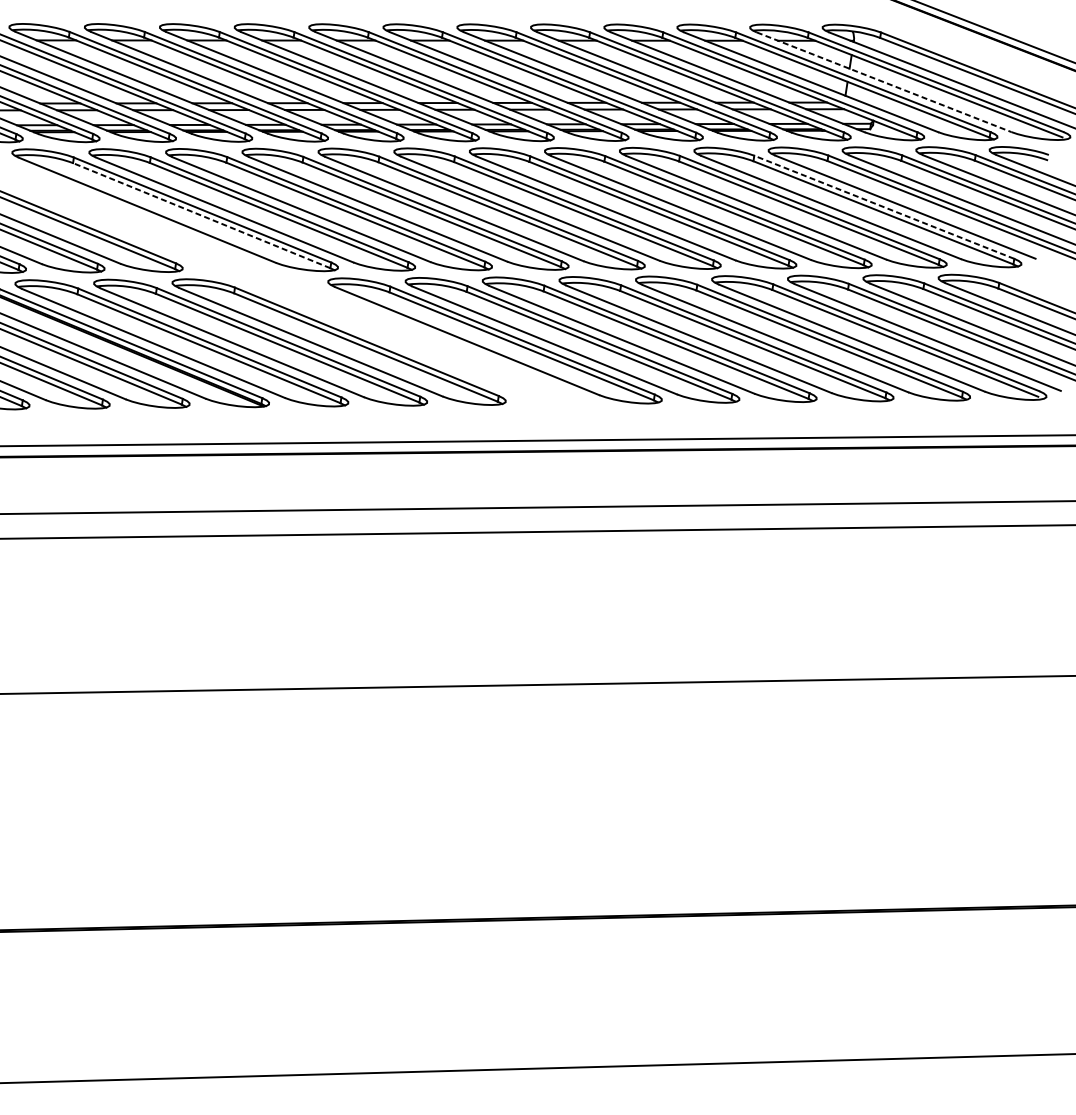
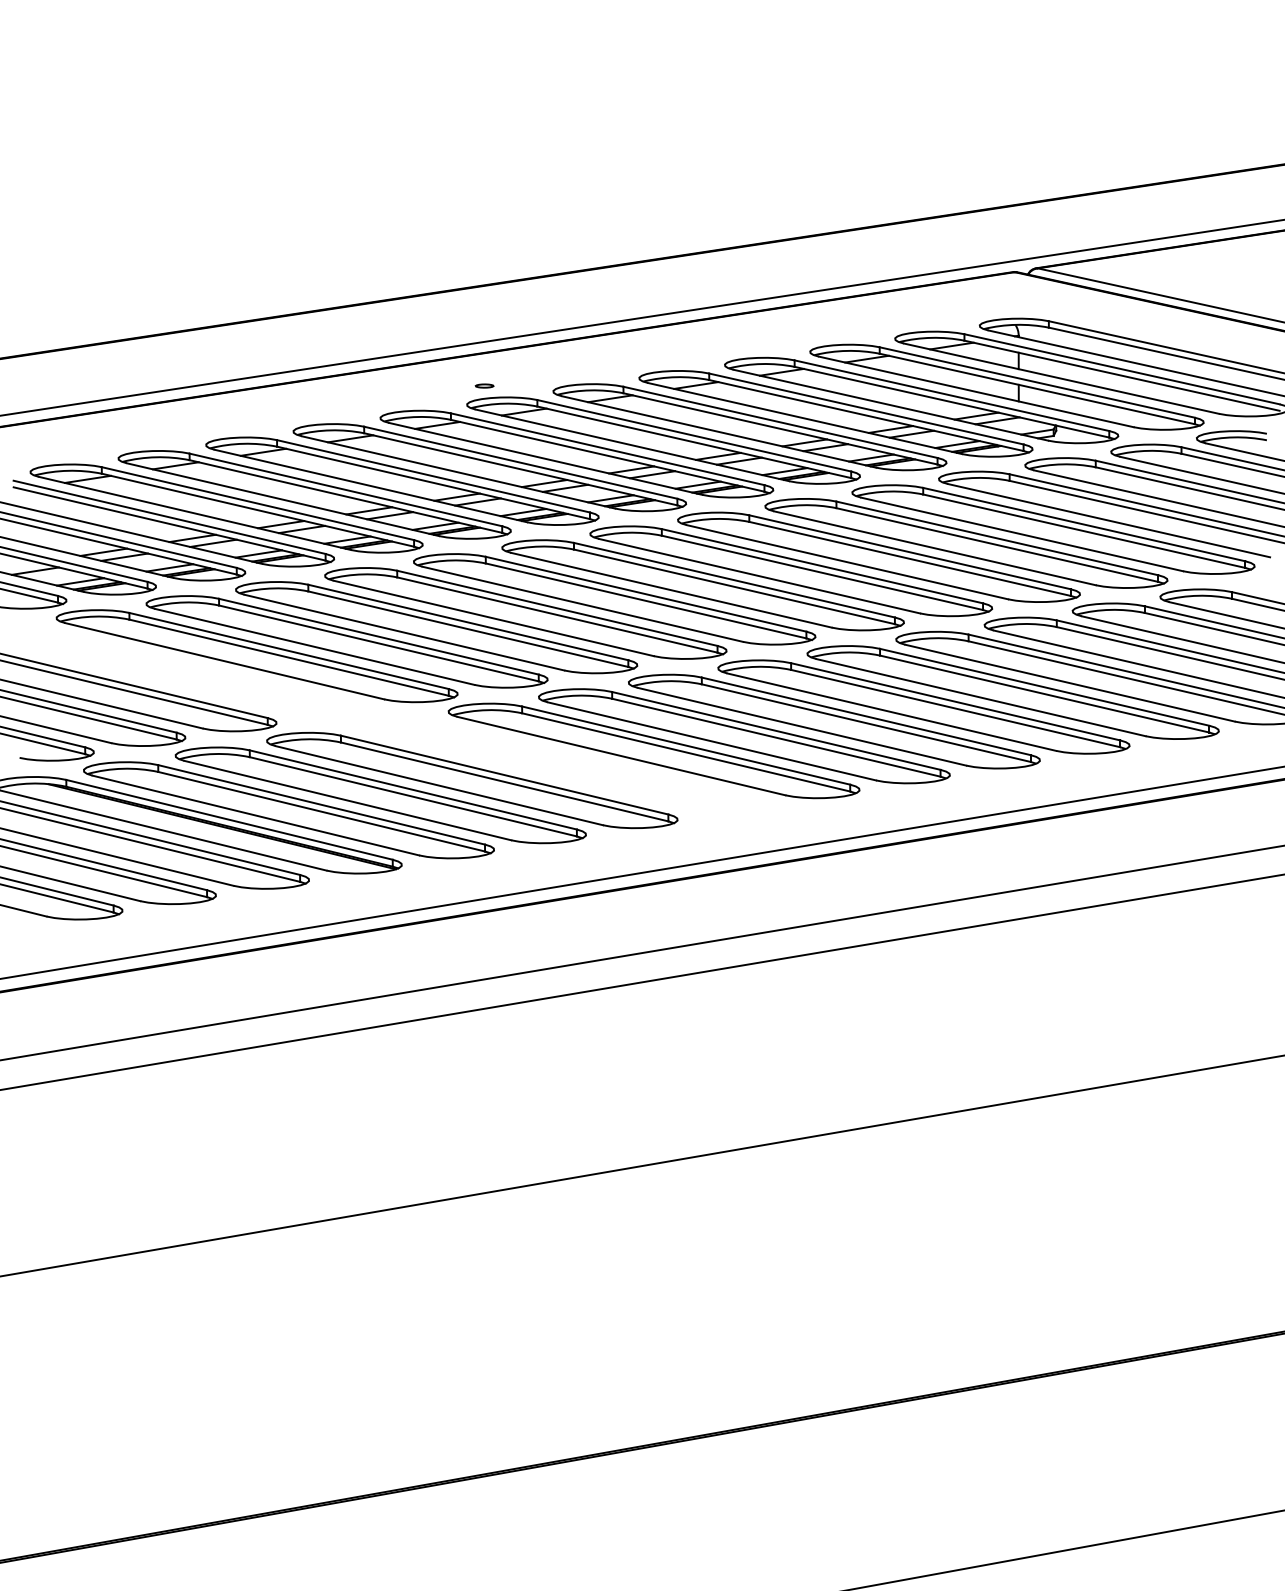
part: (400, 13) -> (484, 385), added
line: (884, 82) -> (1061, 378), dashed -> solid
line: (883, 207) -> (1083, 524), dashed -> solid
line: (201, 215) -> (288, 657), dashed -> solid

